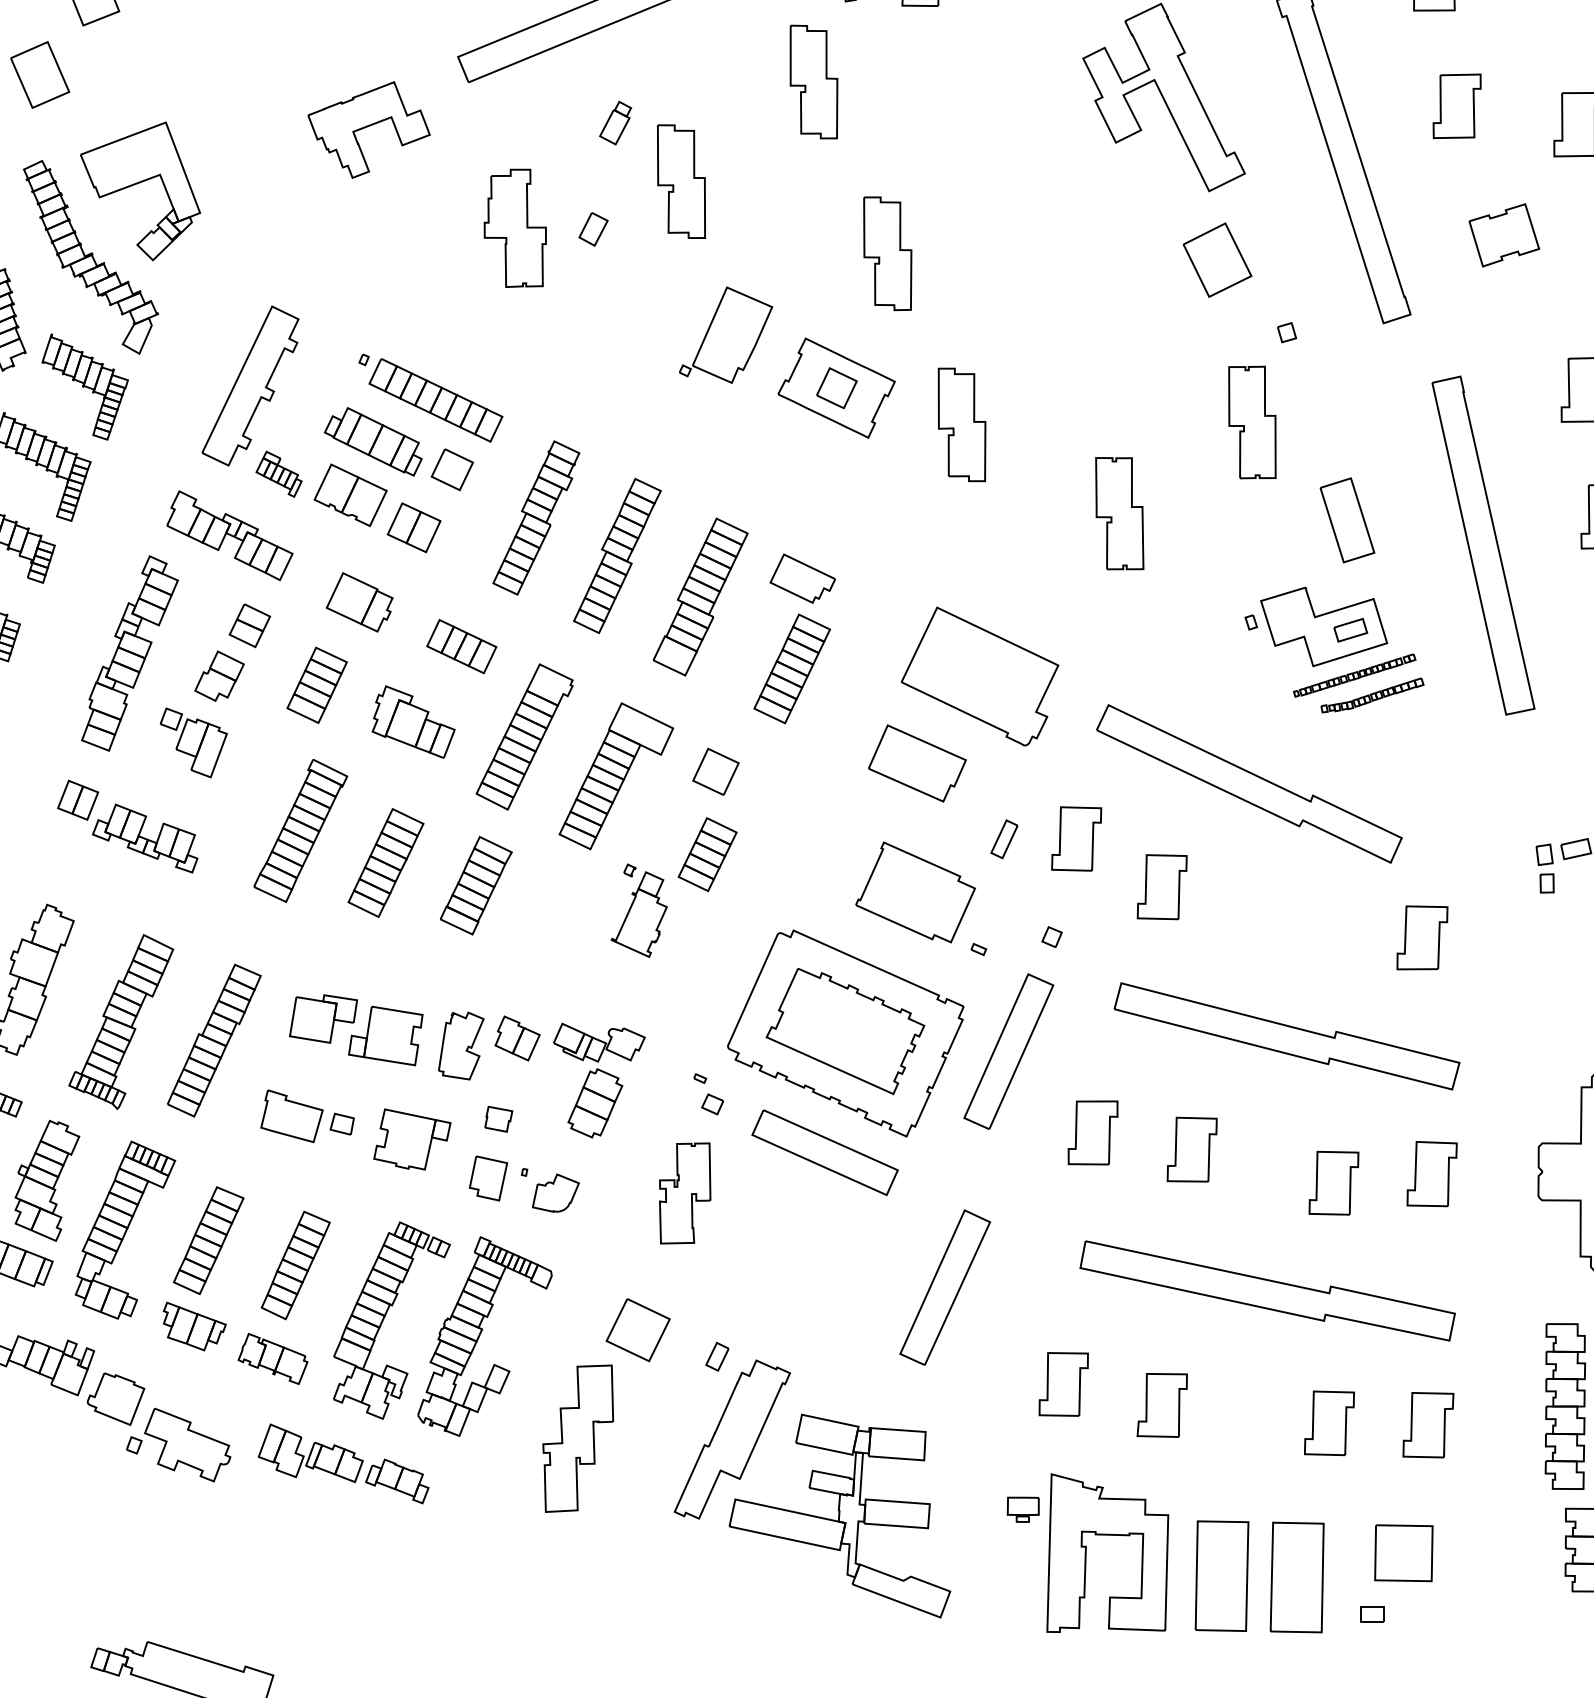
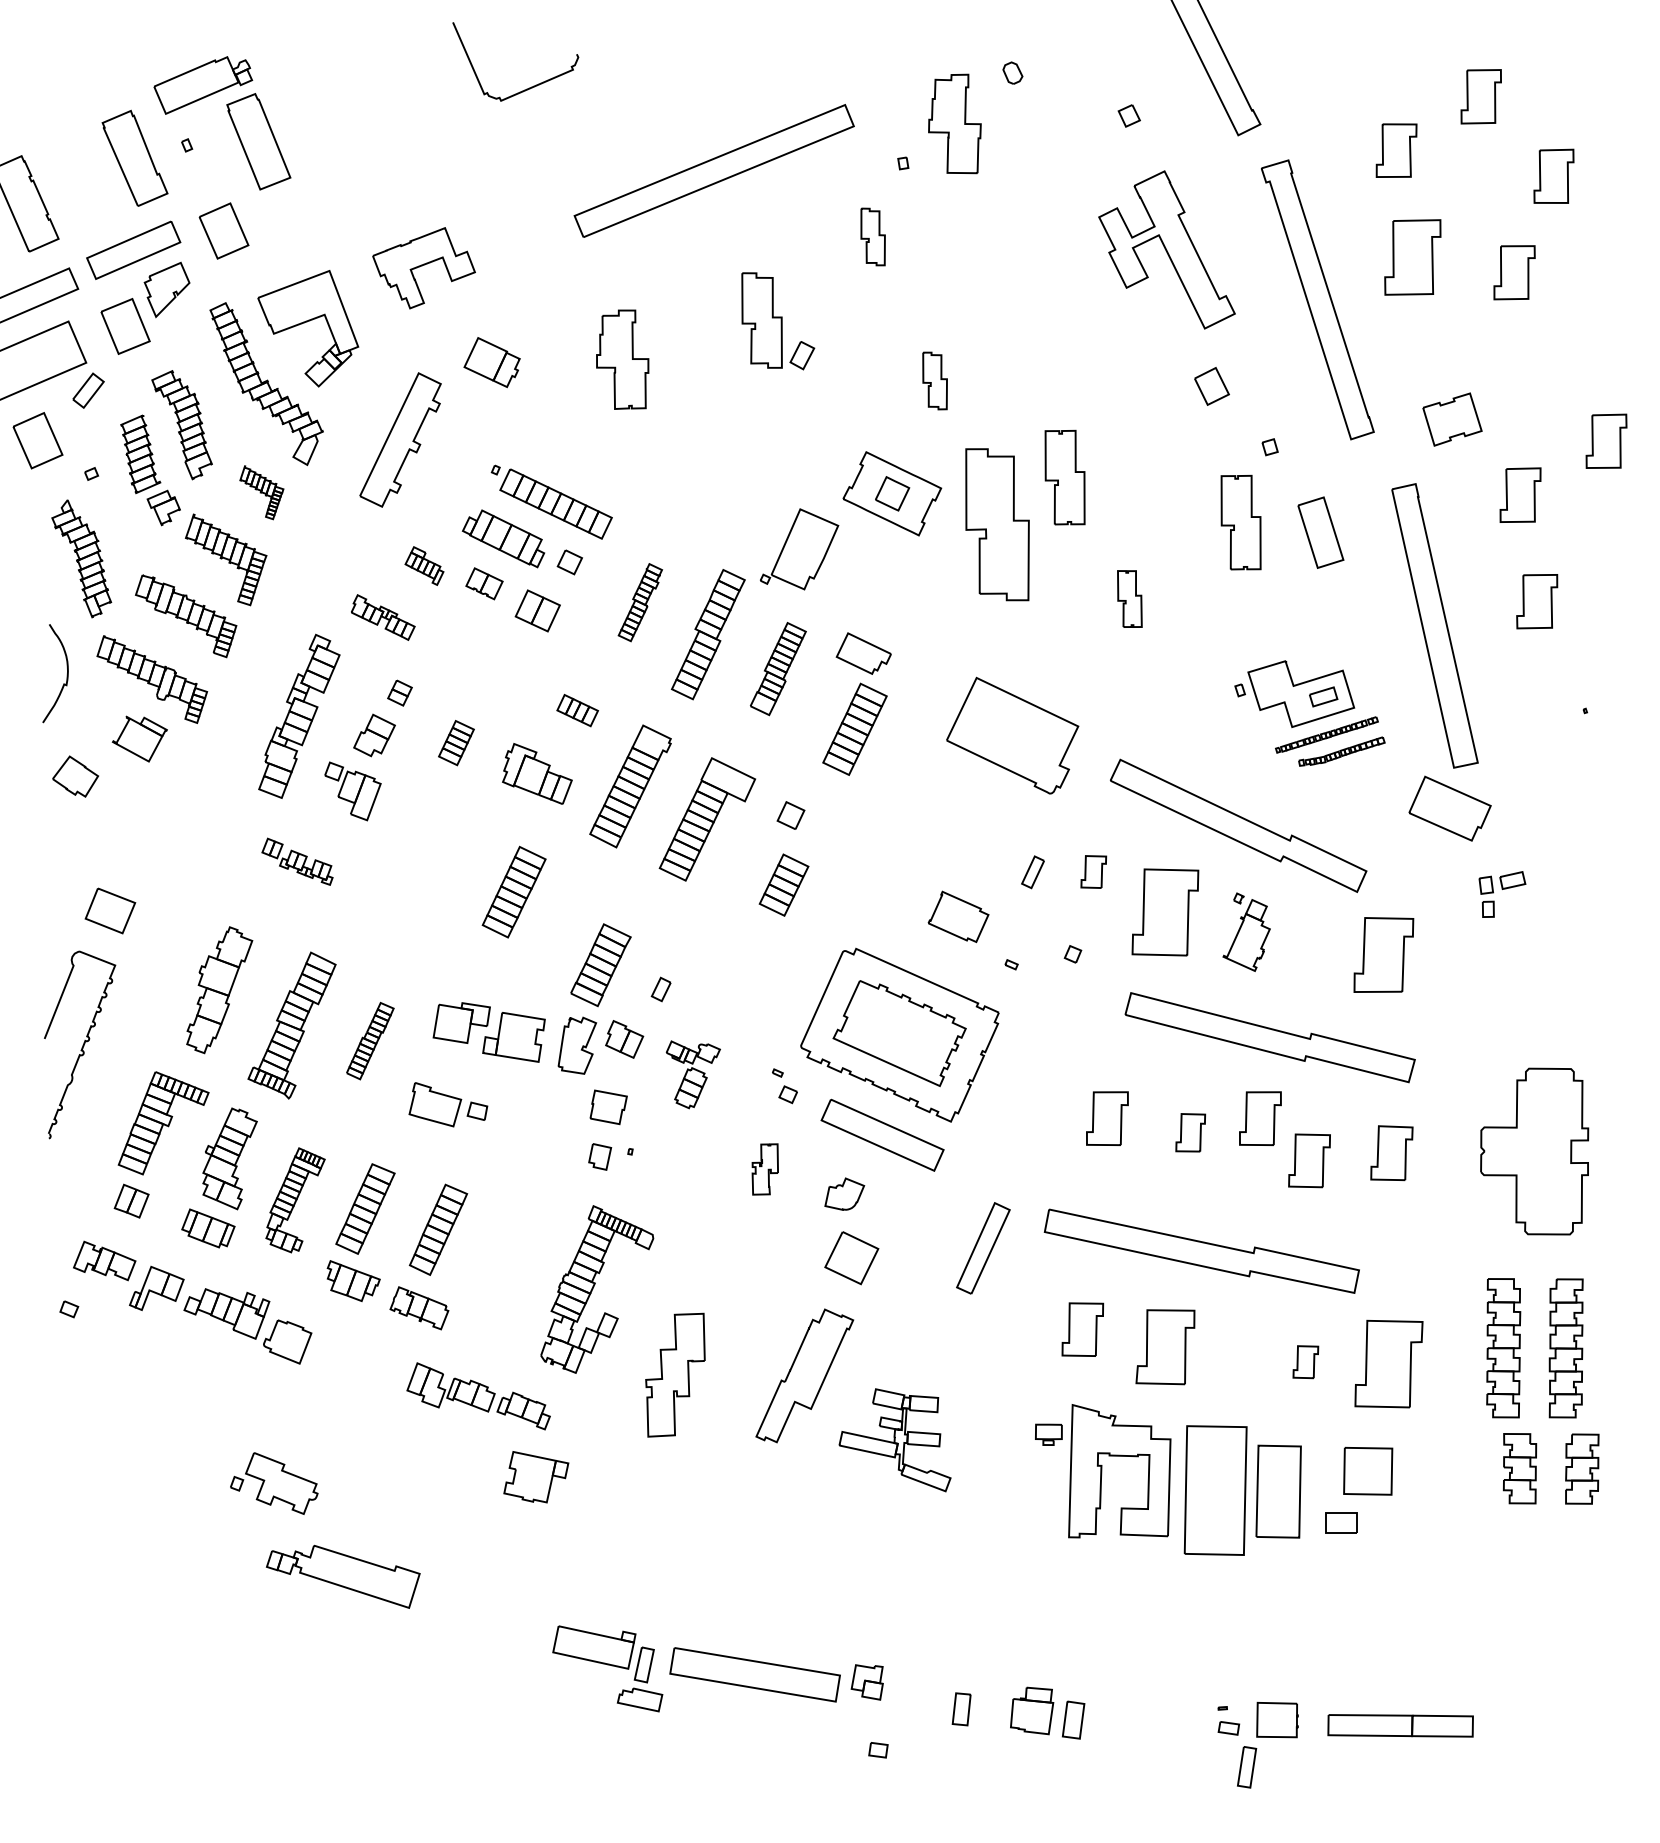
part: (813, 81) -> (872, 236), size x0.6
part: (1456, 105) -> (1412, 256), size x1.4
part: (615, 123) -> (706, 271), removed
part: (368, 130) -> (423, 268), moved
part: (593, 229) -> (802, 355), moved
part: (1504, 235) -> (1452, 419), moved
part: (886, 253) -> (934, 380), size x0.6
part: (1217, 260) -> (1211, 386), size x0.6
part: (726, 335) -> (799, 549), moved
part: (1041, 368) -> (1064, 477), added
part: (250, 385) -> (400, 439), moved
part: (84, 386) -> (261, 492), size x0.6
part: (962, 424) -> (997, 524), size x1.6
part: (451, 470) -> (569, 562), size x0.7
part: (350, 495) -> (484, 583), size x0.6
part: (1119, 512) -> (1129, 598), size x0.6
part: (536, 517) -> (640, 602), size x0.6
part: (1347, 520) -> (1320, 532), moved
part: (229, 535) -> (382, 617), size x0.6
part: (701, 596) -> (778, 668), size x0.7
part: (358, 602) -> (491, 362), moved
part: (249, 624) -> (399, 692), size x0.7
part: (461, 646) -> (577, 710), size x0.7
part: (317, 684) -> (456, 742), size x0.7
part: (916, 763) -> (1449, 808), moved
part: (715, 771) -> (790, 815), size x0.7
part: (127, 826) -> (297, 861), size x0.6
part: (300, 830) -> (442, 864), removed
part: (1076, 838) -> (1093, 871), size x0.6
part: (475, 886) -> (600, 965), moved
part: (1162, 887) -> (1165, 912), size x1.6
part: (915, 891) -> (958, 916), size x0.6
part: (639, 909) -> (1246, 931), moved
part: (1422, 937) -> (1383, 954), size x1.4
part: (214, 1039) -> (370, 1040), size x0.6
part: (1008, 1051) -> (1036, 1050), removed
part: (599, 1080) -> (693, 1074), size x0.7
part: (498, 1118) -> (608, 1106), size x1.6
part: (1275, 1132) -> (1260, 1118), added
part: (412, 1139) -> (536, 1477), moved
part: (1192, 1149) -> (1190, 1132), size x0.7
part: (487, 1178) -> (599, 1156), size x0.7
part: (555, 1192) -> (844, 1193), moved
part: (685, 1193) -> (765, 1169), size x0.6
part: (125, 1230) -> (295, 1200), size x0.7
part: (945, 1287) -> (983, 1248), size x0.7
part: (1267, 1290) -> (1201, 1250), moved
part: (391, 1319) -> (518, 1275), removed
part: (637, 1330) -> (851, 1258), moved
part: (716, 1356) -> (660, 989), moved
part: (1162, 1405) -> (1165, 1347), size x1.4
part: (1329, 1422) -> (1305, 1361), size x0.6
part: (1428, 1424) -> (1388, 1363), size x1.6
part: (178, 1445) -> (274, 1483), moved
part: (839, 1516) -> (894, 1440), size x0.6
part: (1221, 1576) -> (1215, 1490), size x1.4
part: (1372, 1614) -> (1341, 1522), size x1.6

